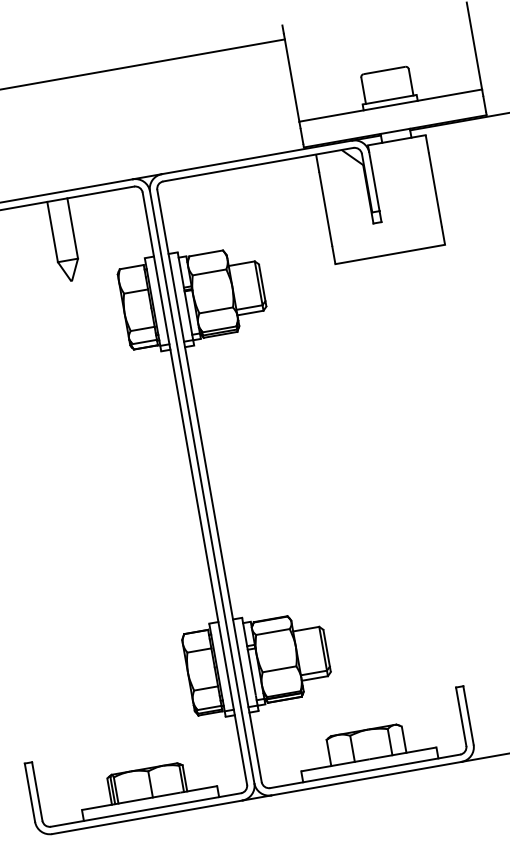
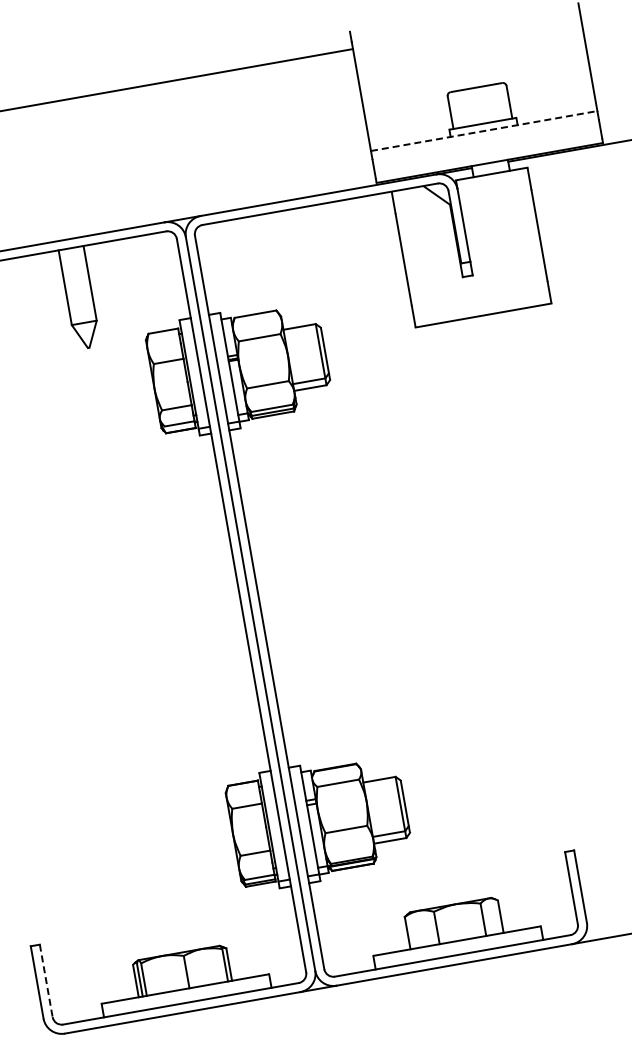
line: (390, 105) -> (484, 131), solid -> dashed
line: (37, 791) -> (46, 980), solid -> dashed

